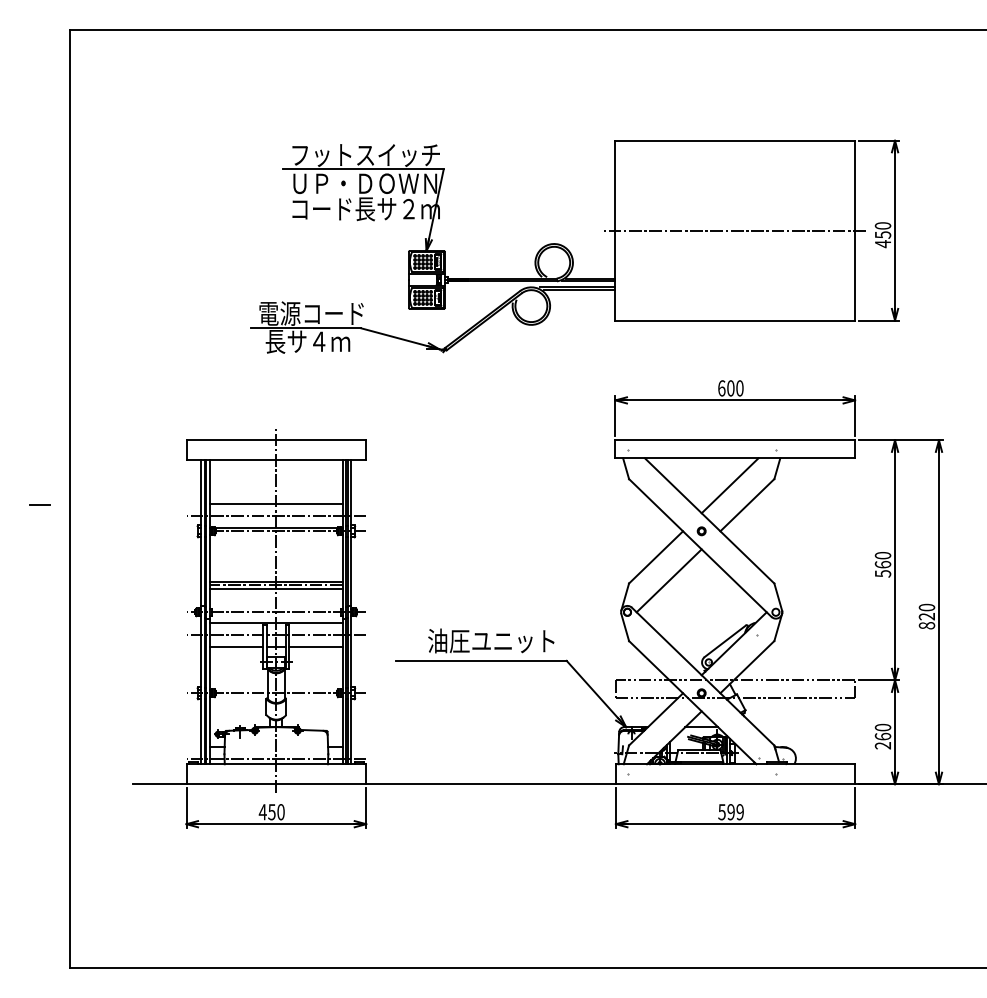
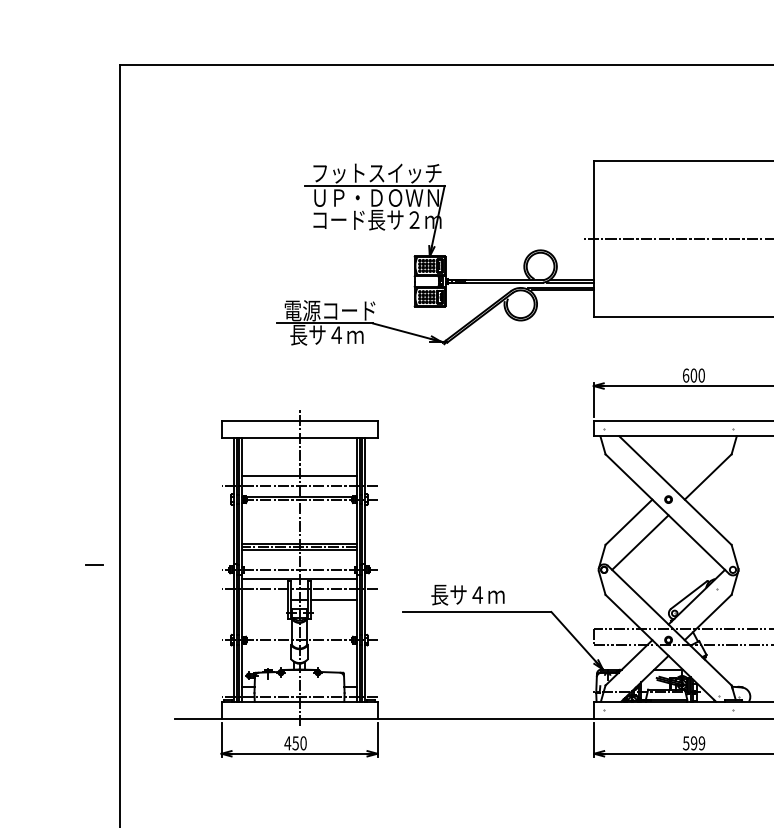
line: (729, 485) -> (692, 459), removed
line: (39, 504) -> (93, 564), moved
text: (491, 640) -> (486, 594), 油圧ユニット -> 長サ４ｍ
line: (236, 646) -> (264, 599), removed

